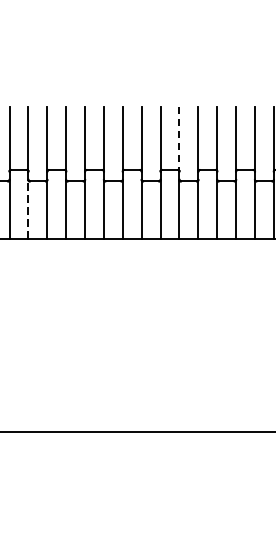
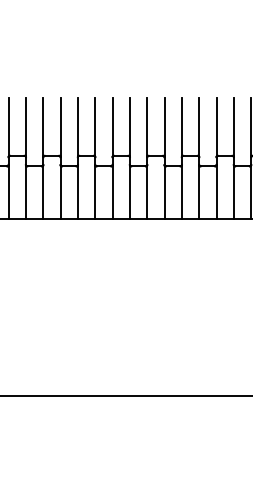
line: (179, 139) -> (164, 127), dashed -> solid
line: (27, 208) -> (25, 191), dashed -> solid

